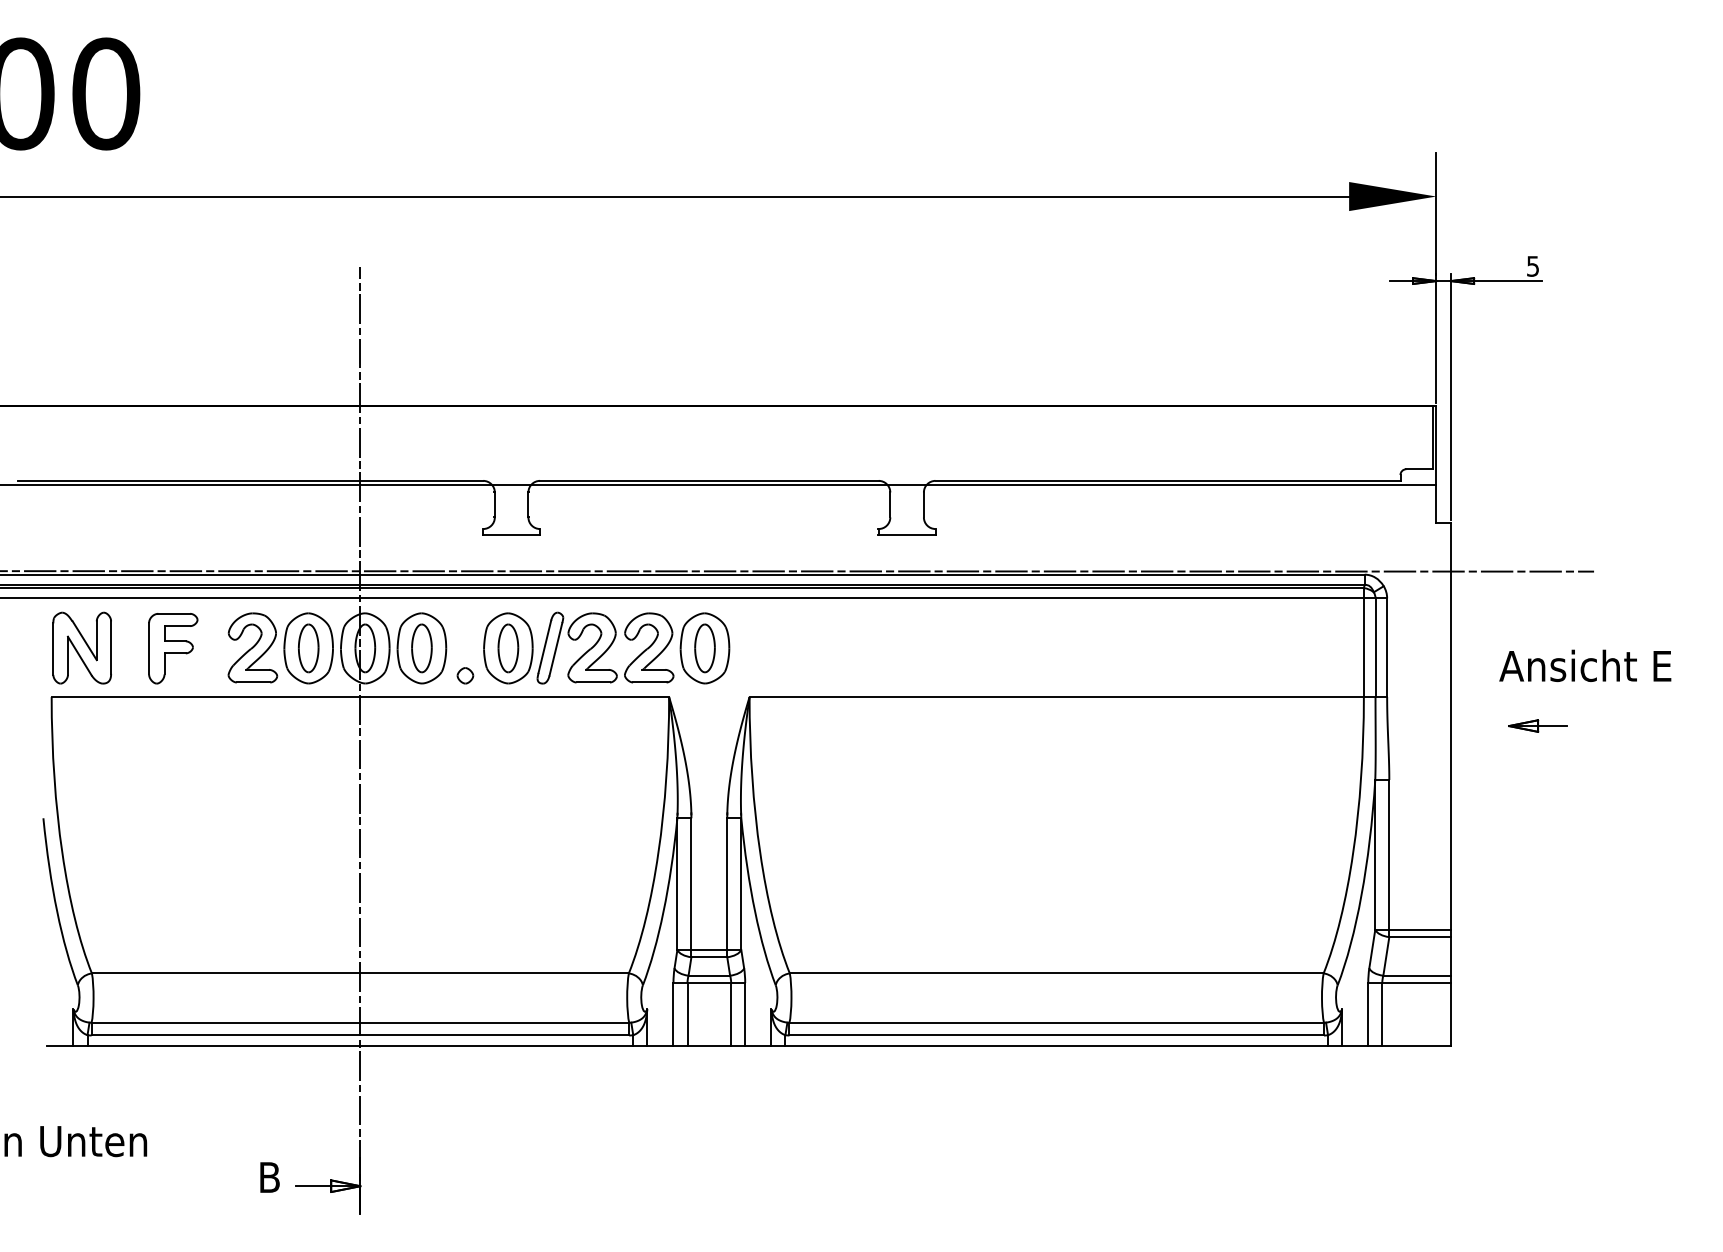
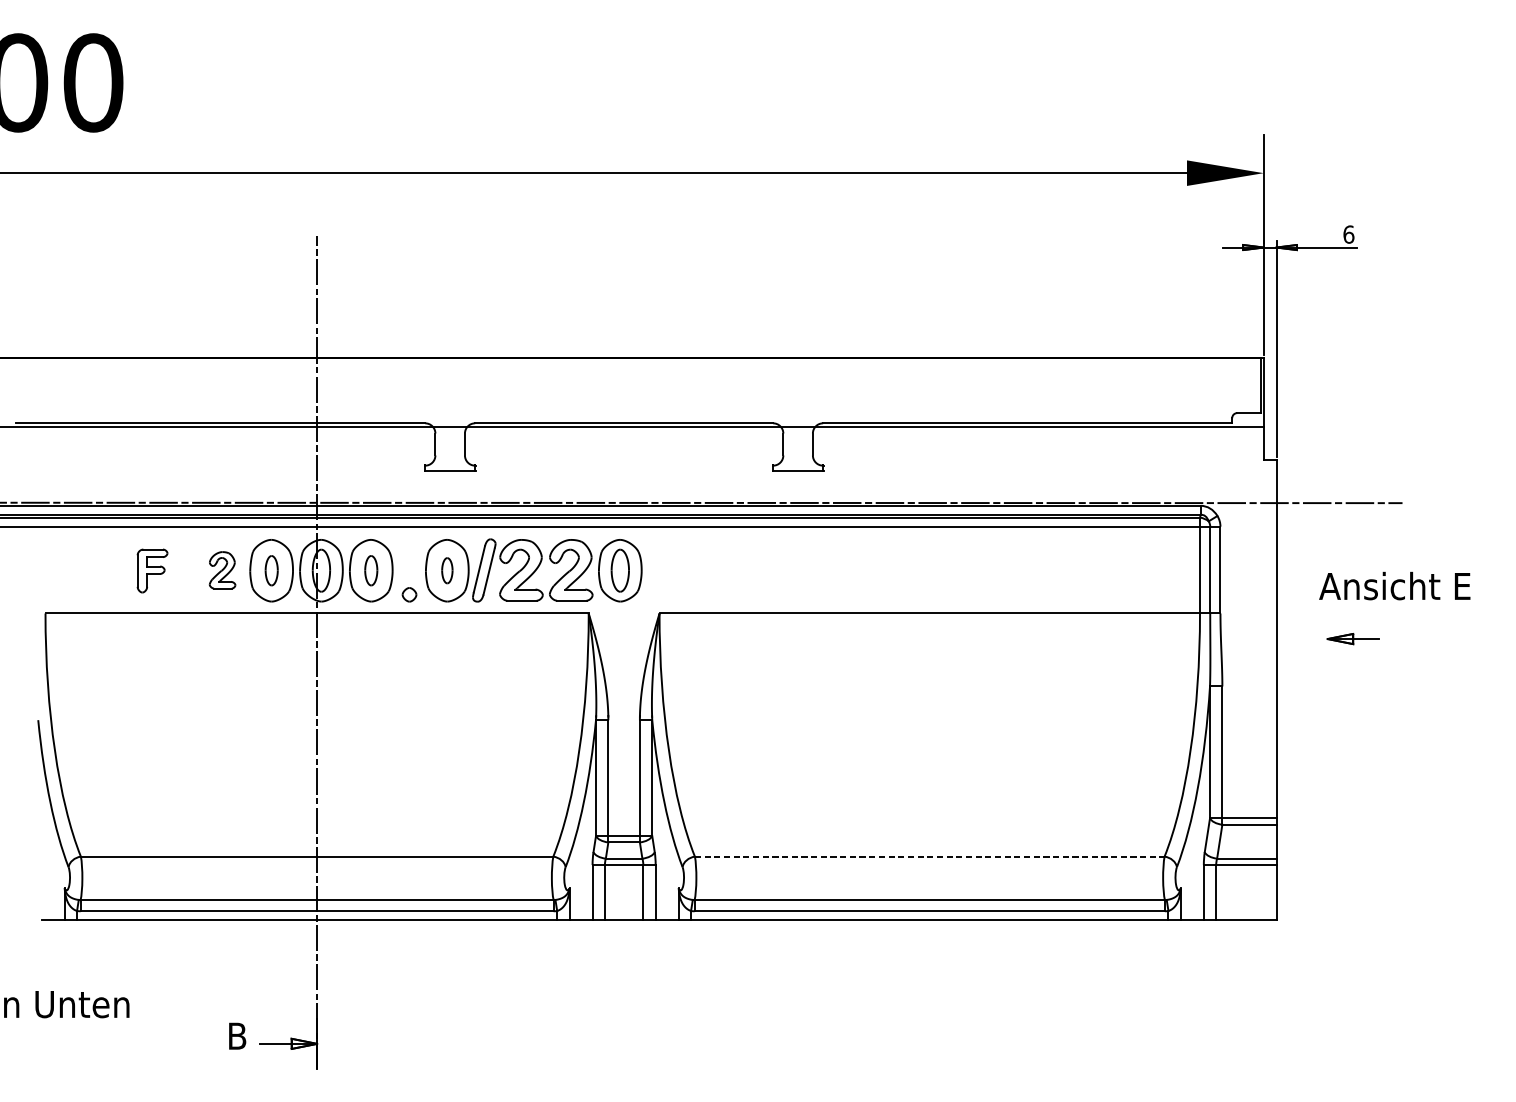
text: (1533, 265) -> (1349, 233), 5 -> 6
part: (81, 647) -> (71, 569), removed
part: (252, 647) -> (222, 569), size x0.6
part: (173, 648) -> (152, 570), size x0.7
part: (308, 648) -> (271, 570), size x0.7
part: (421, 648) -> (370, 570), size x0.7
part: (508, 648) -> (447, 570), size x0.6
line: (1056, 973) -> (929, 856), solid -> dashed

